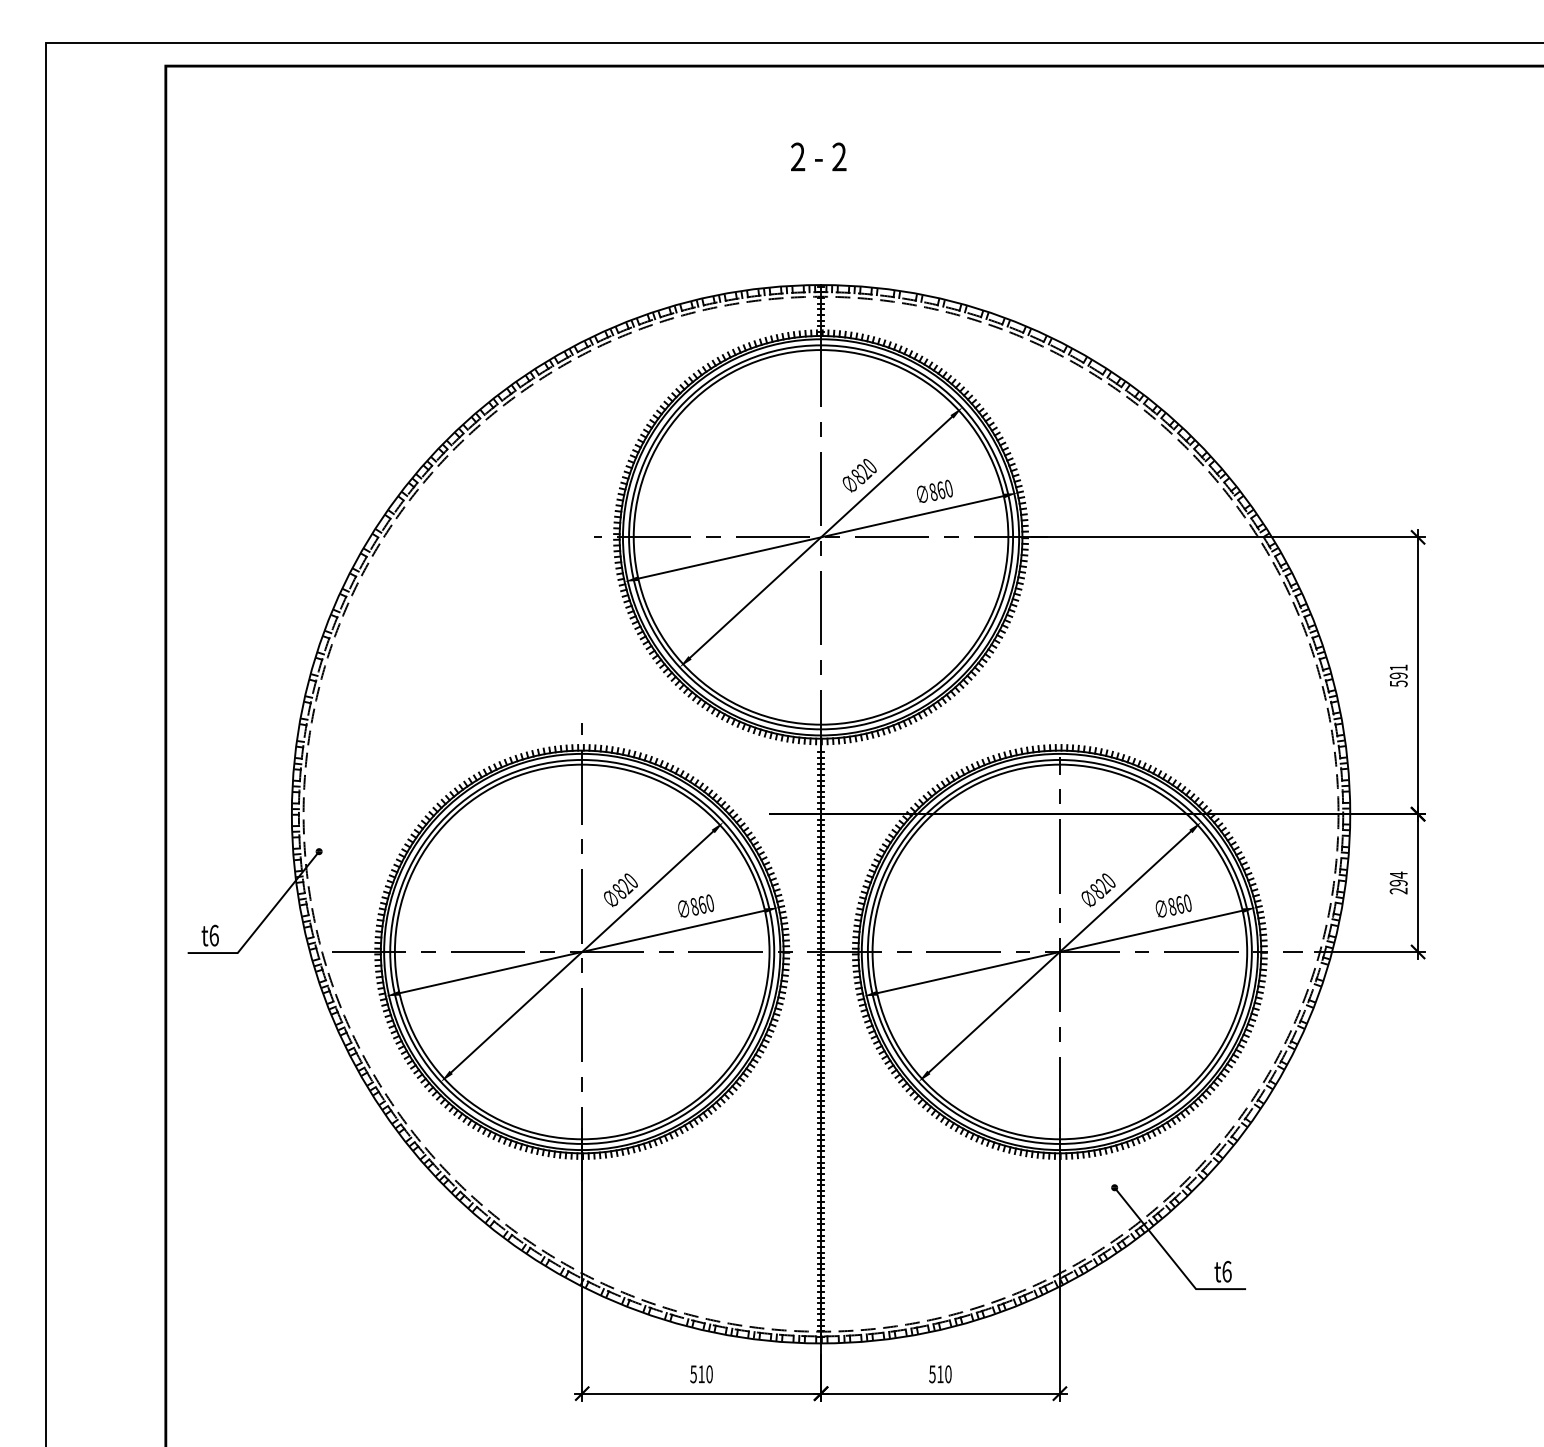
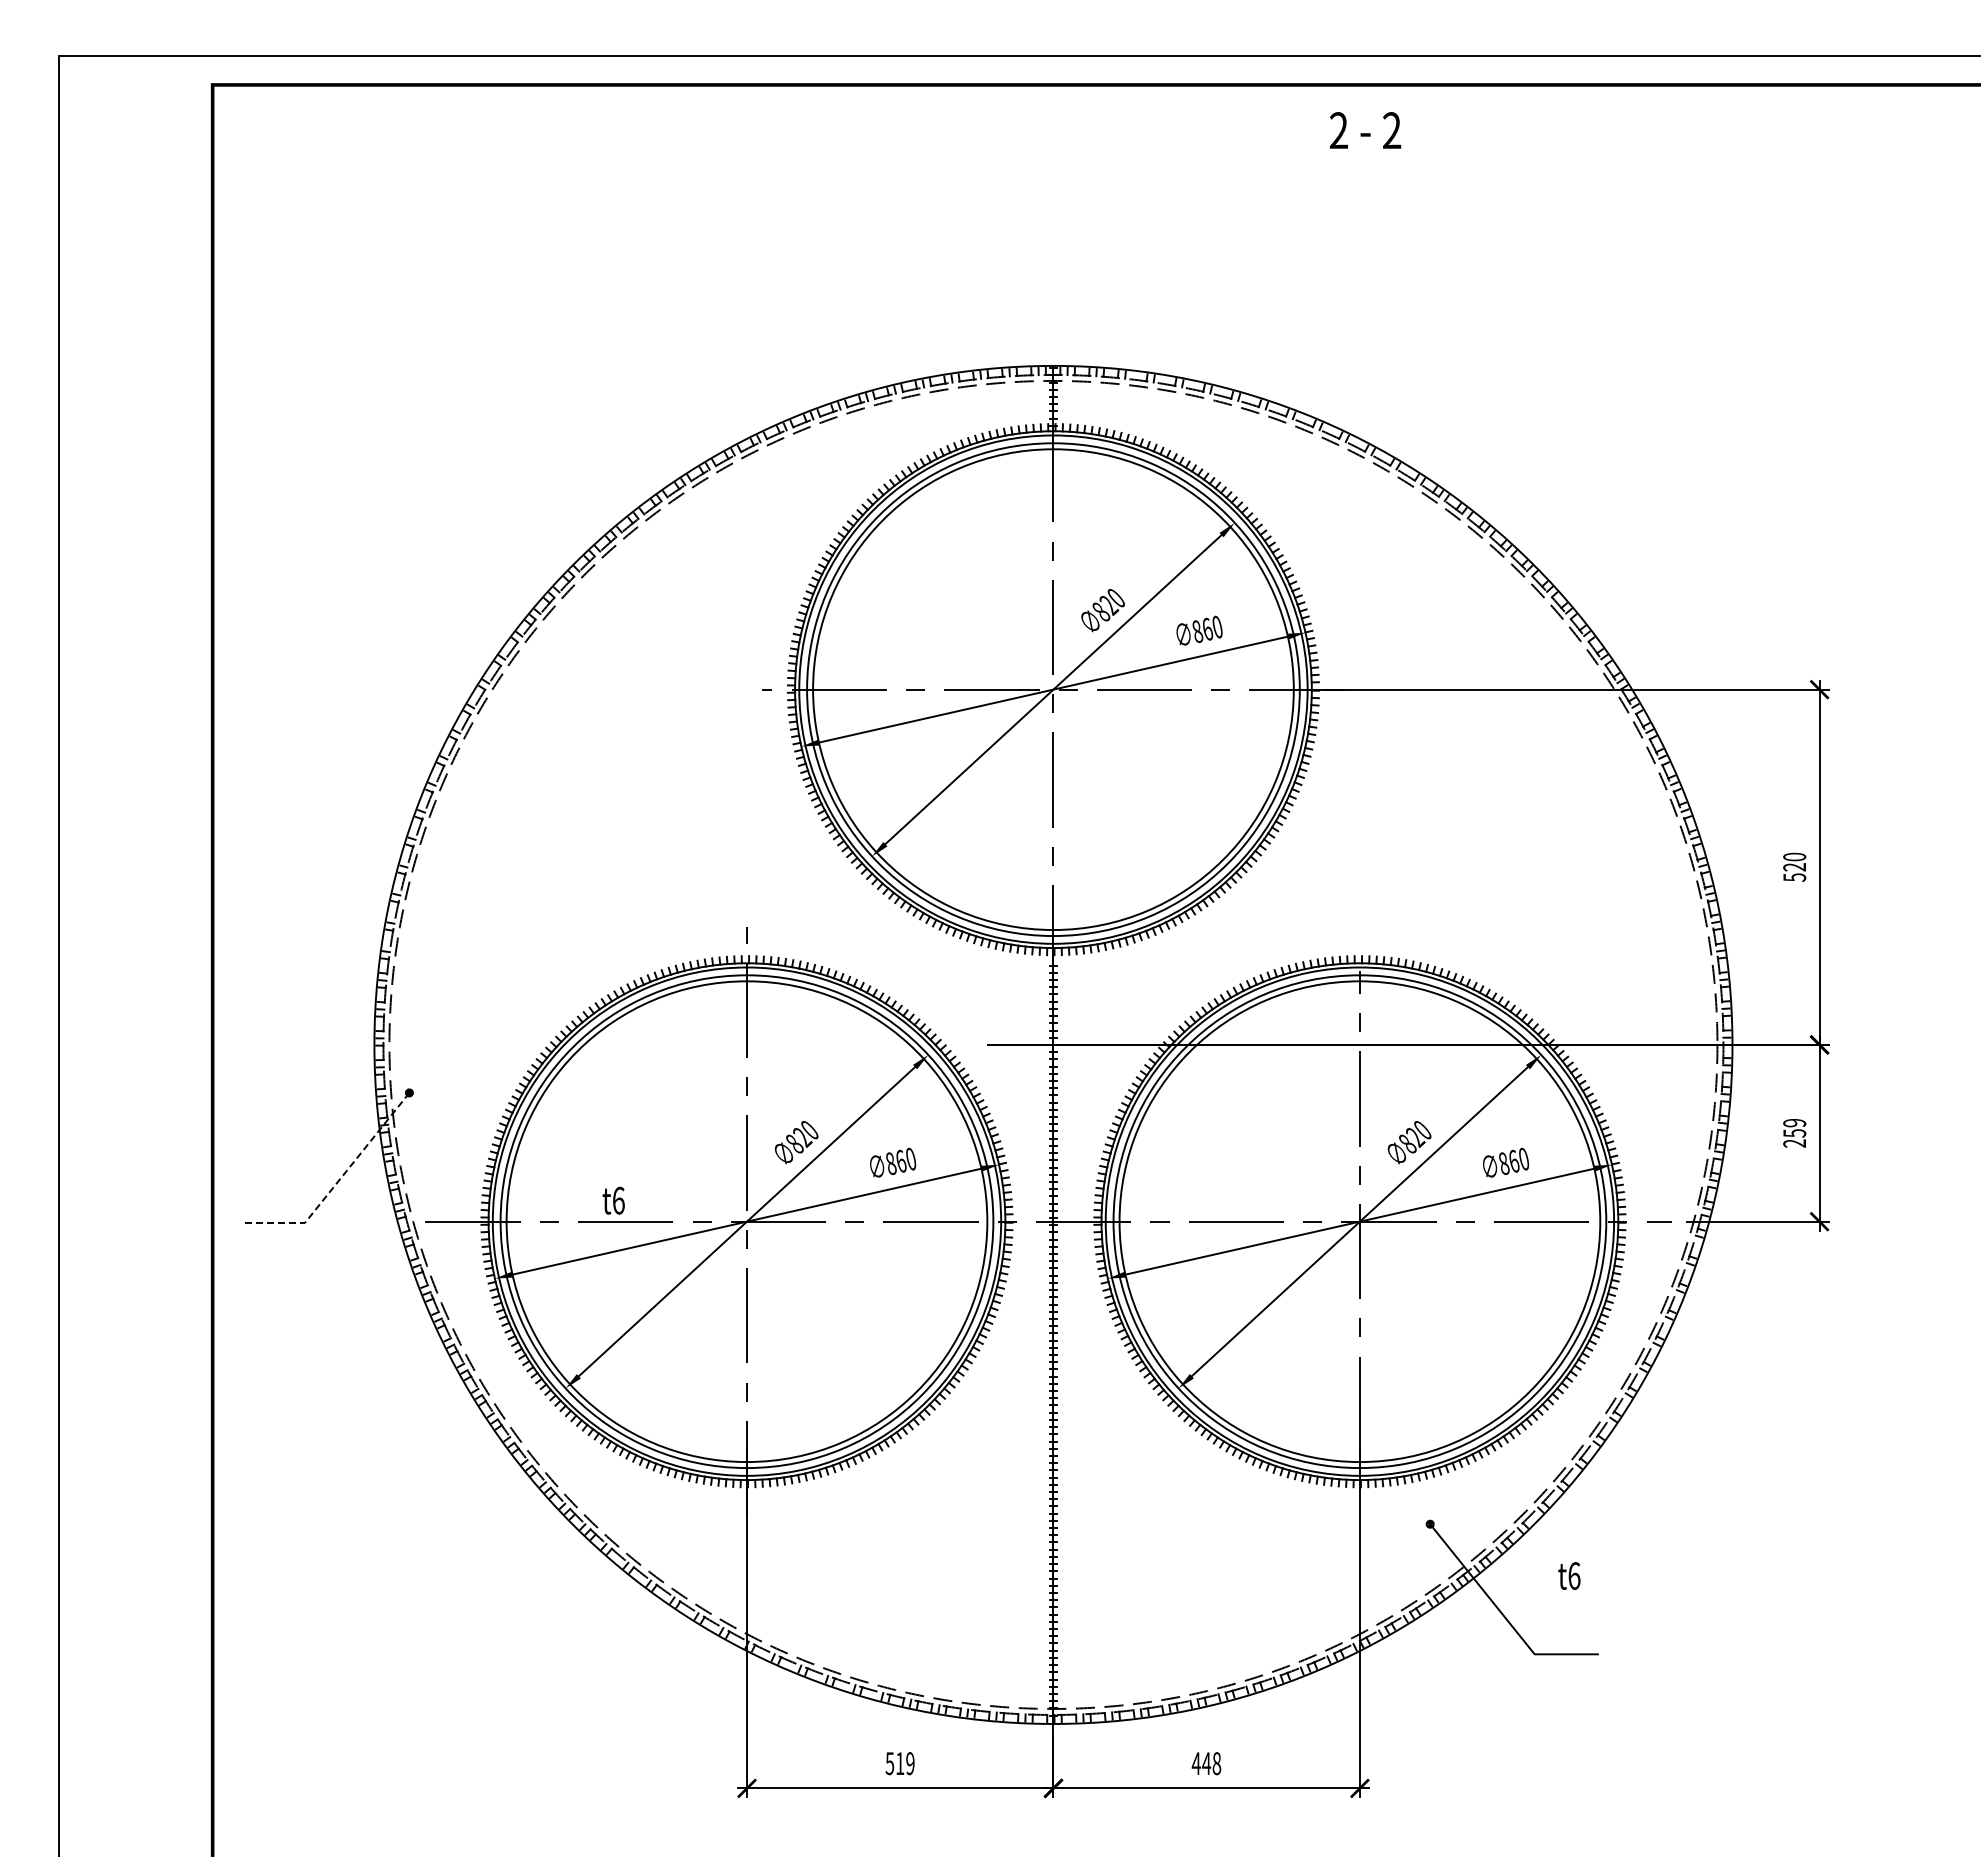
text: (818, 156) -> (1365, 130), moved
text: (1398, 671) -> (1794, 861), 591 -> 520
text: (1398, 878) -> (1794, 1127), 294 -> 259
line: (262, 923) -> (336, 1184), solid -> dashed
text: (210, 935) -> (613, 1200), moved
text: (1223, 1271) -> (1569, 1575), moved
text: (709, 1374) -> (910, 1763), 510 -> 519
text: (940, 1374) -> (1206, 1763), 510 -> 448

